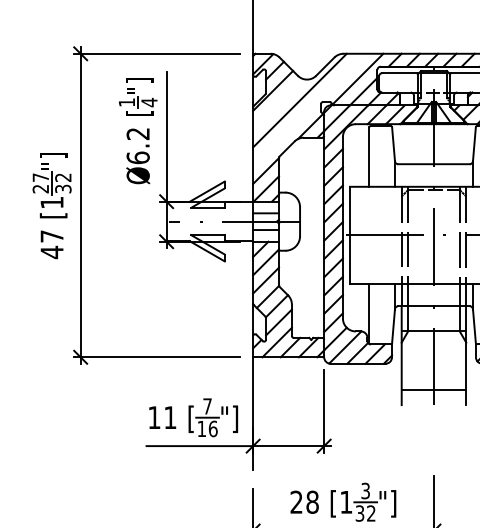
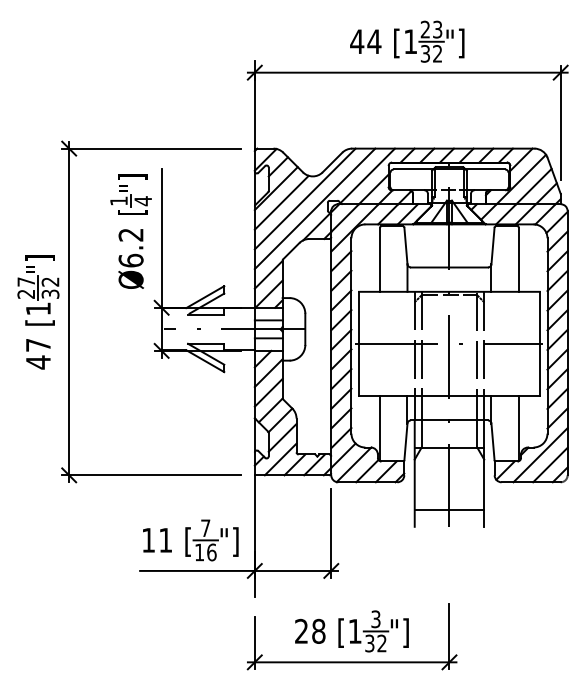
line: (277, 103) -> (281, 202), added
line: (308, 109) -> (314, 208), added

